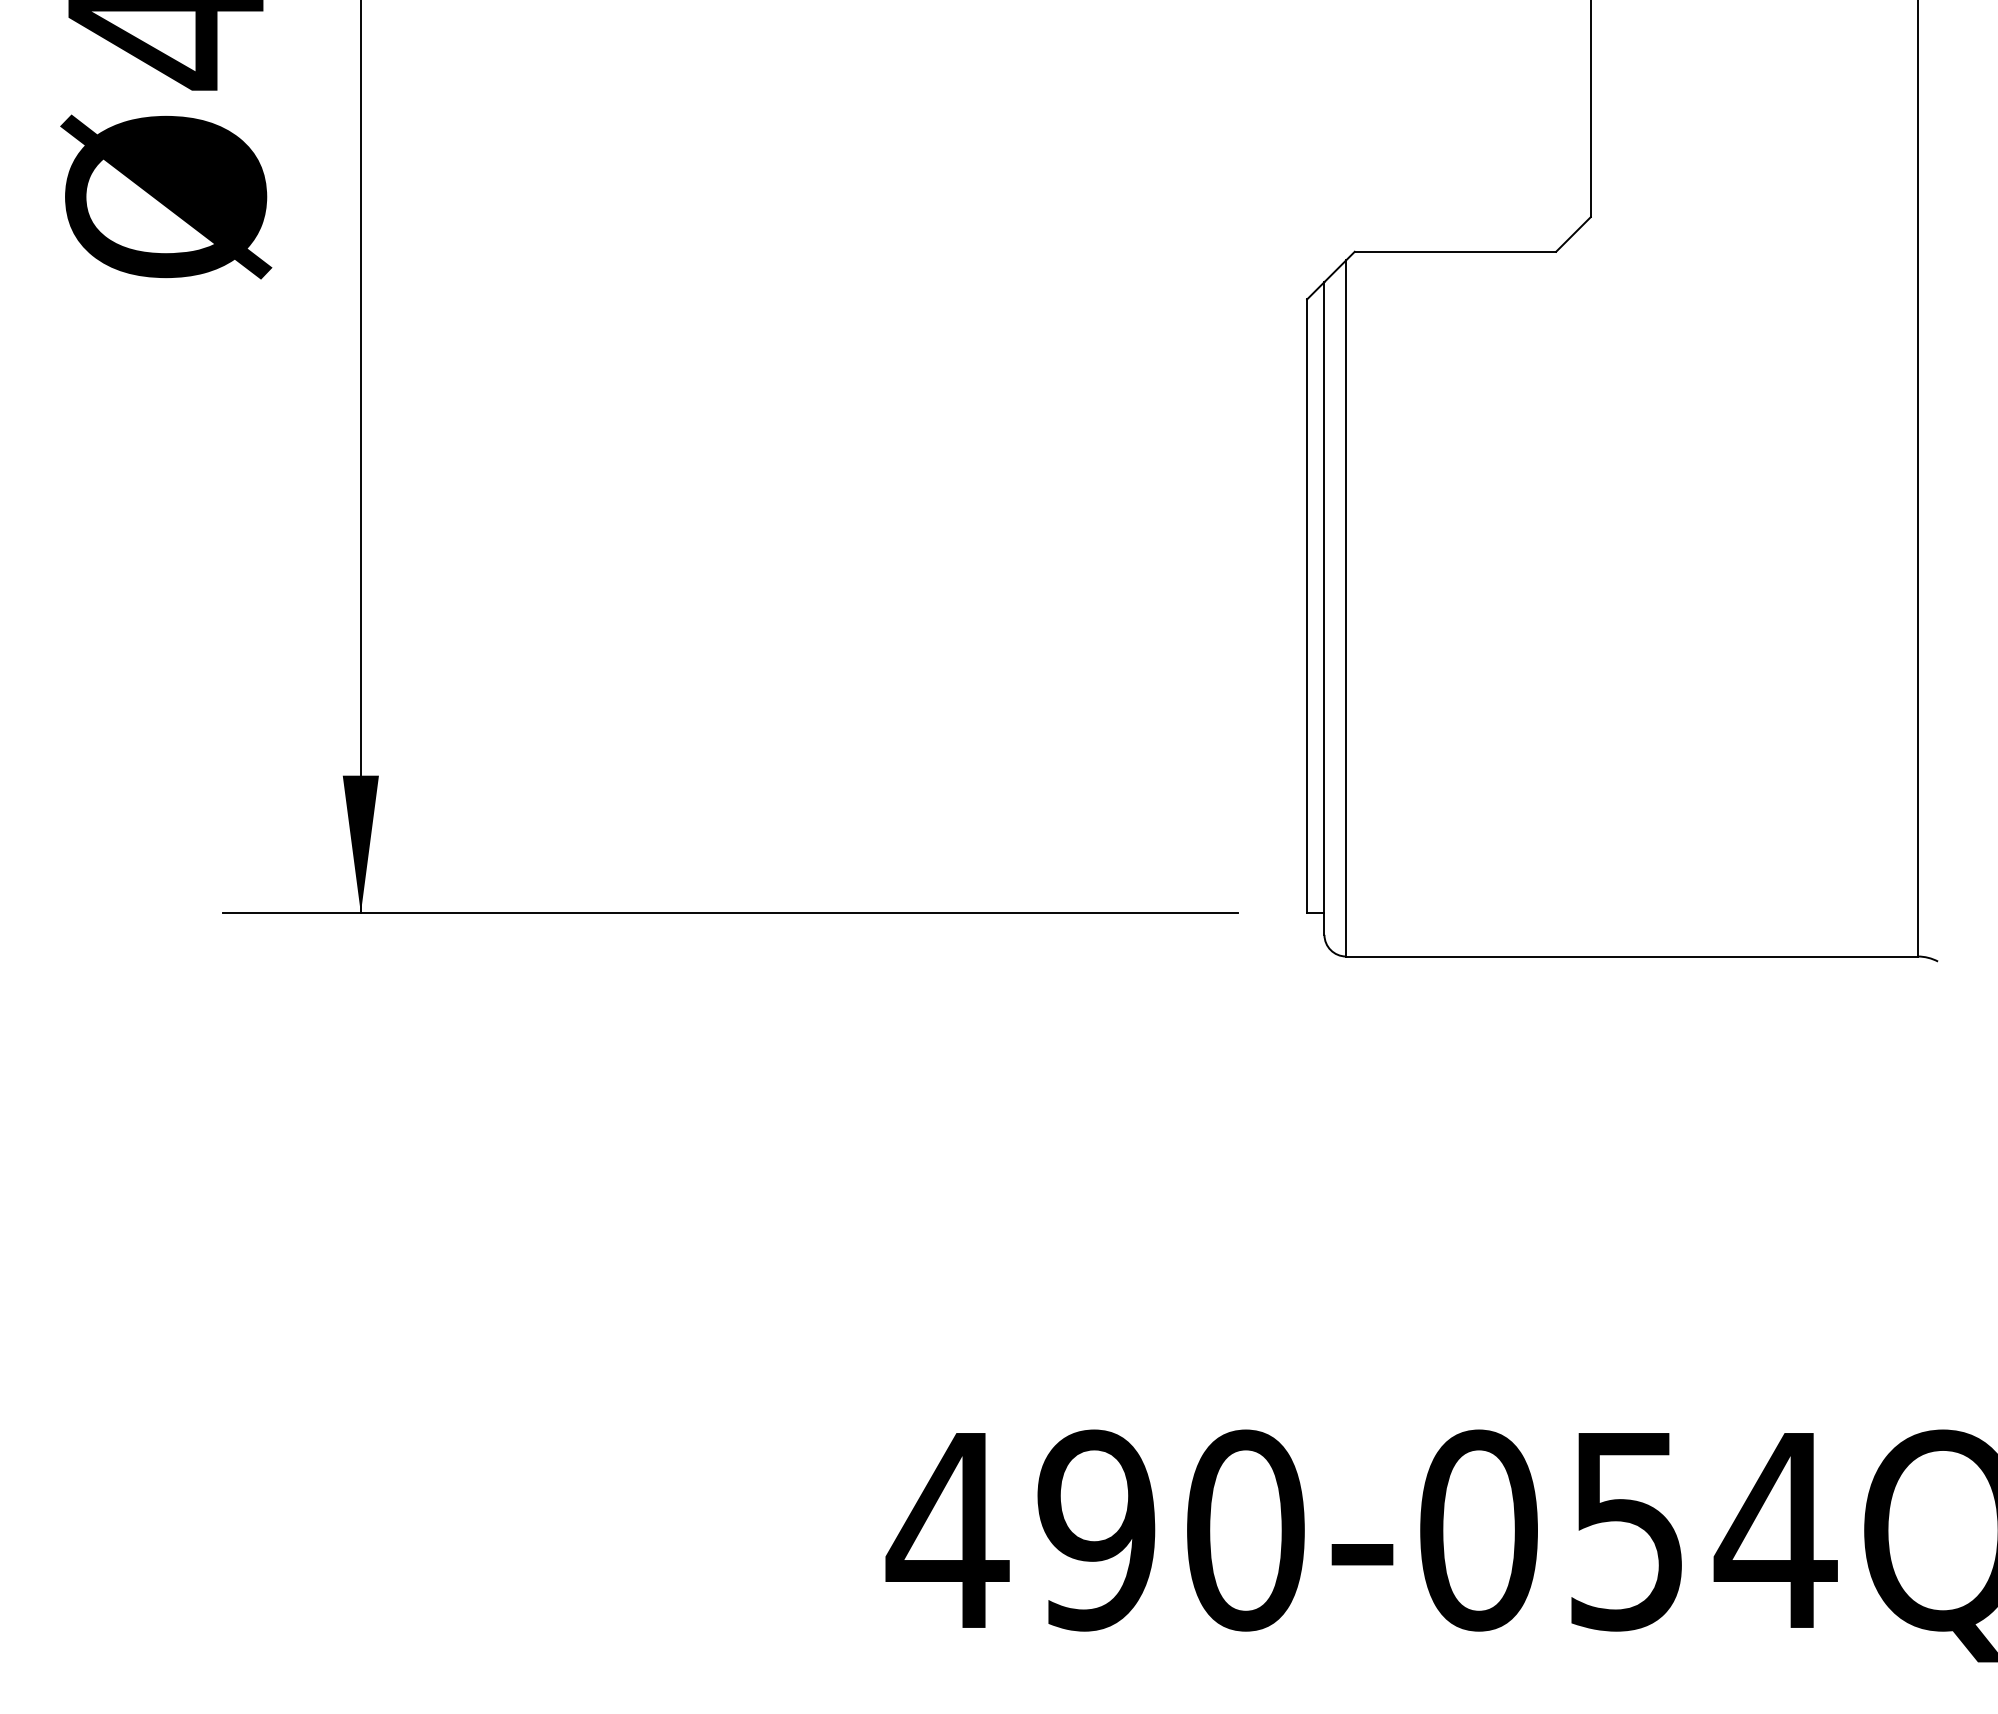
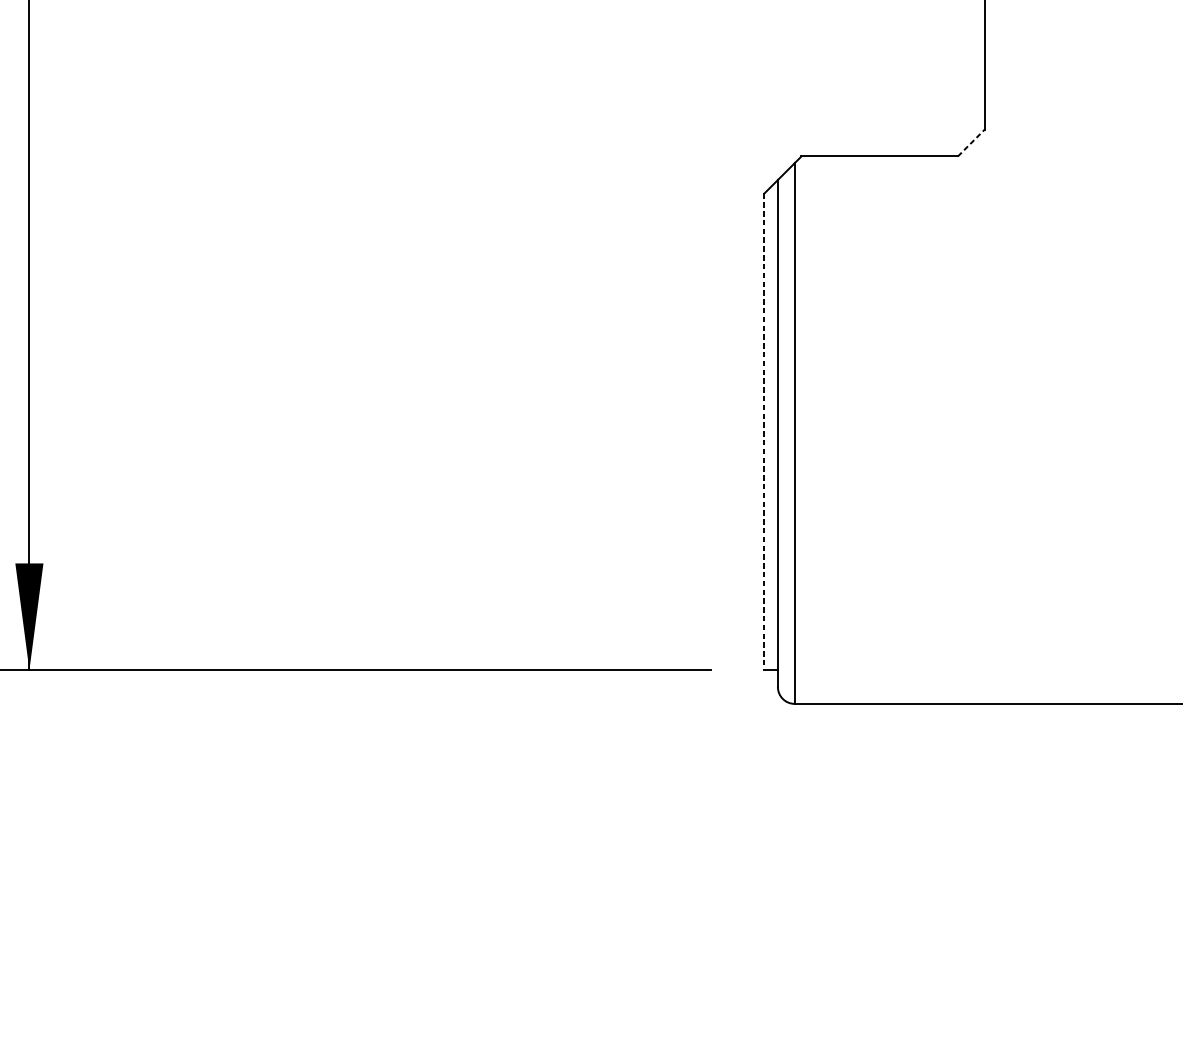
line: (1573, 234) -> (971, 143), solid -> dashed
line: (1307, 606) -> (764, 432), solid -> dashed

